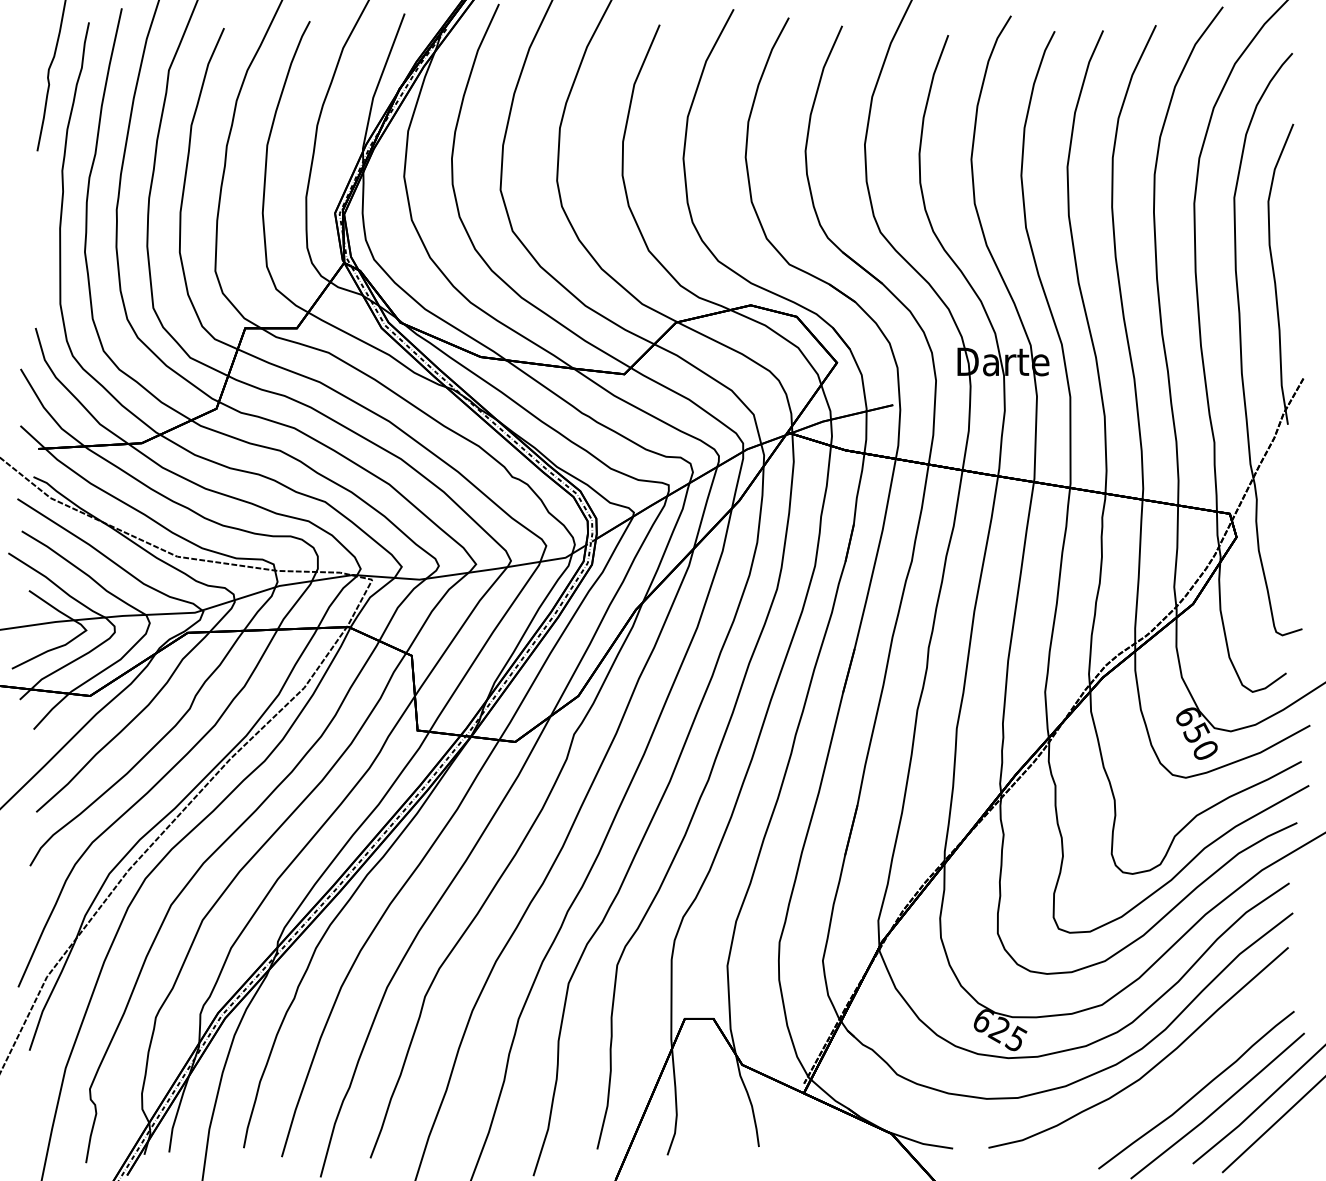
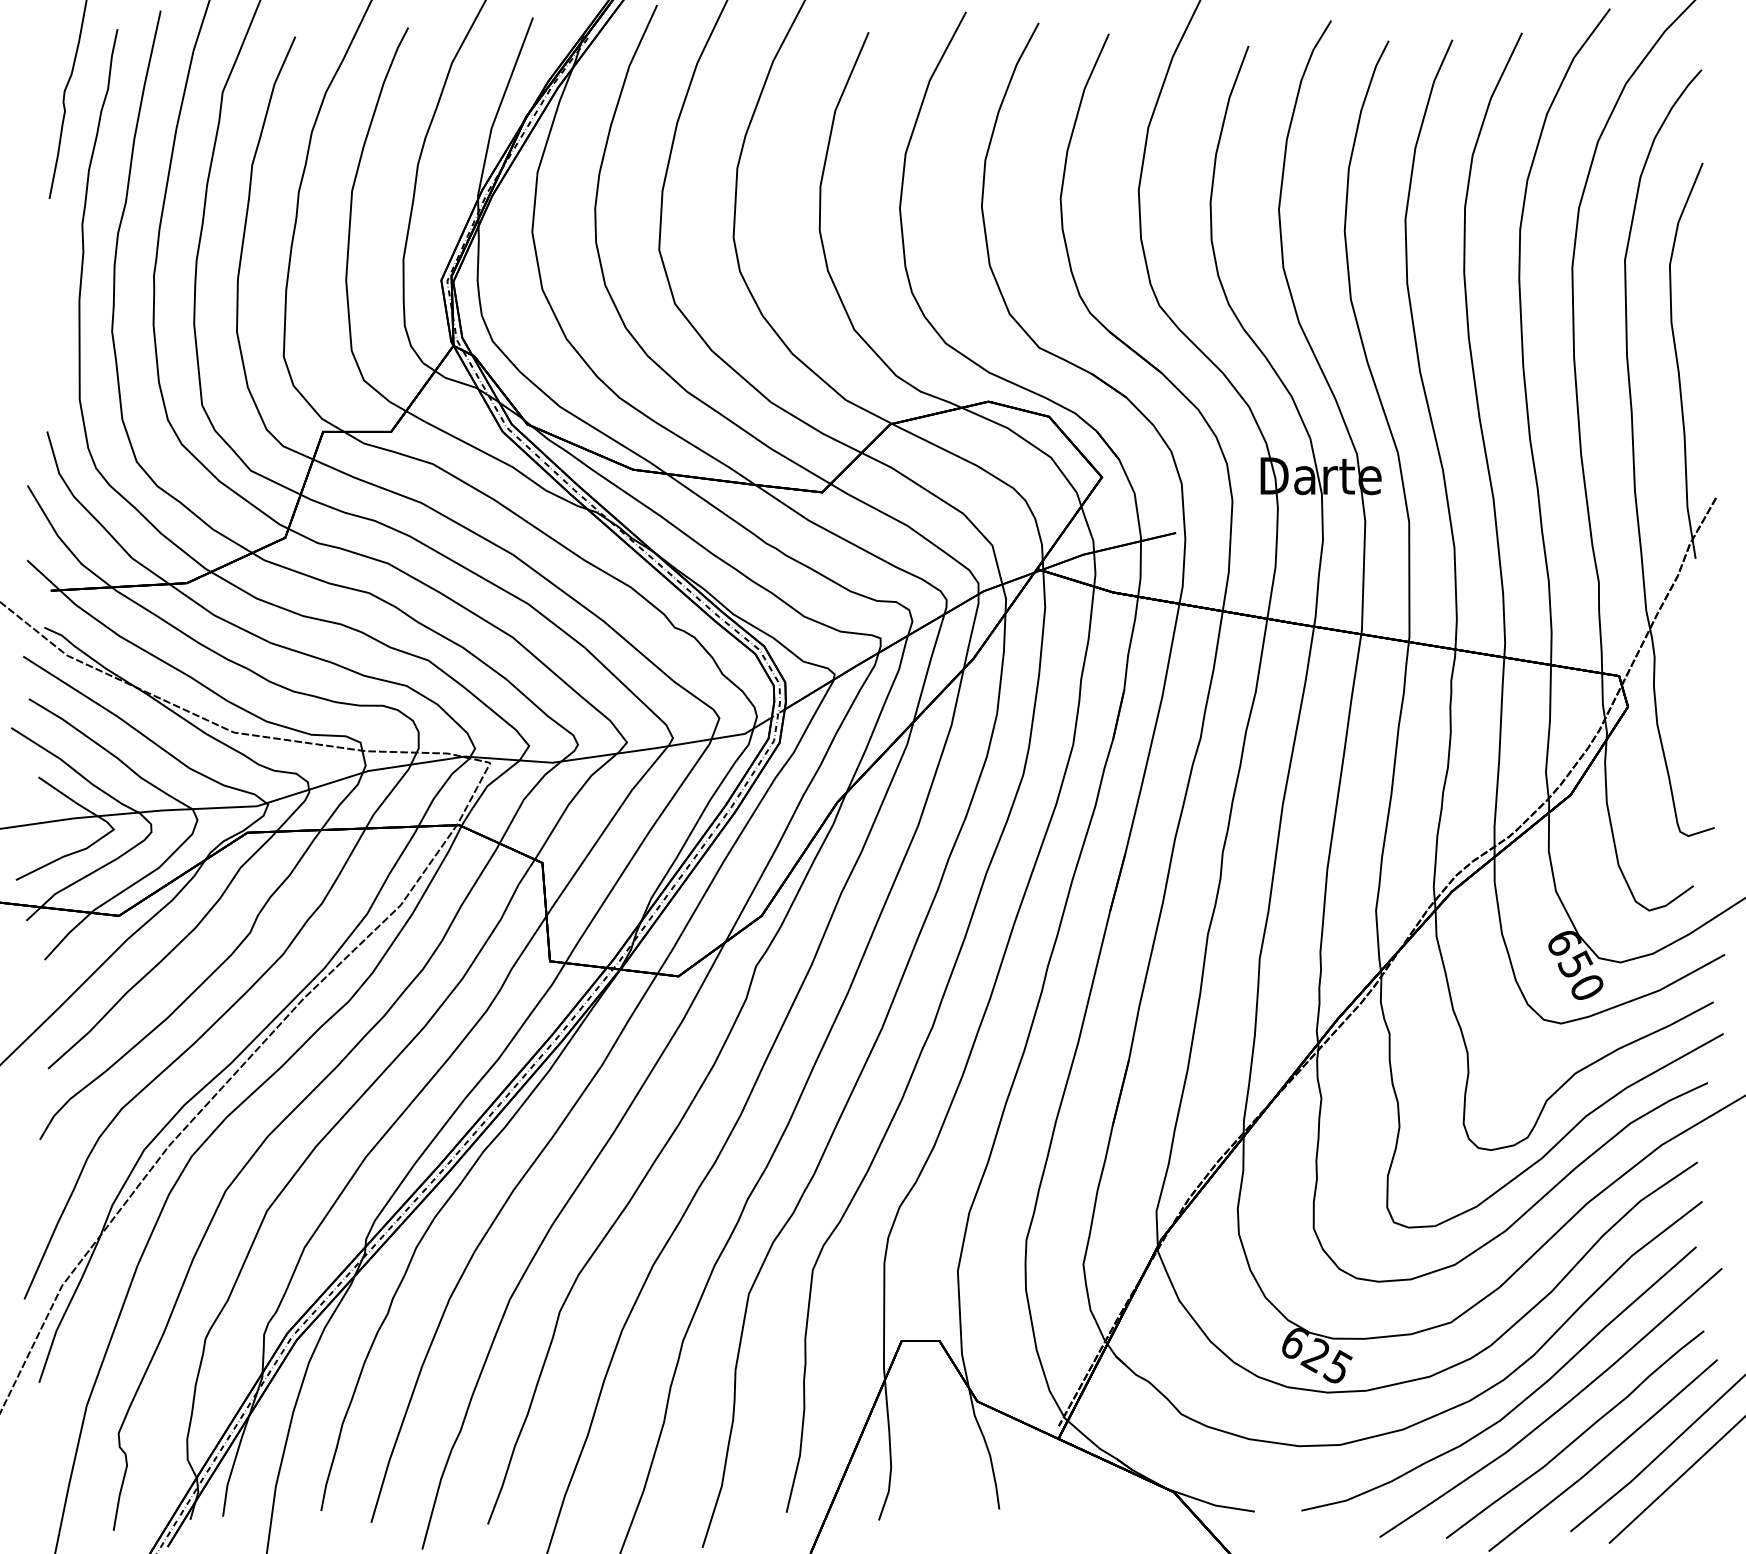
curve: (1182, 1071) -> (1556, 1410), added

